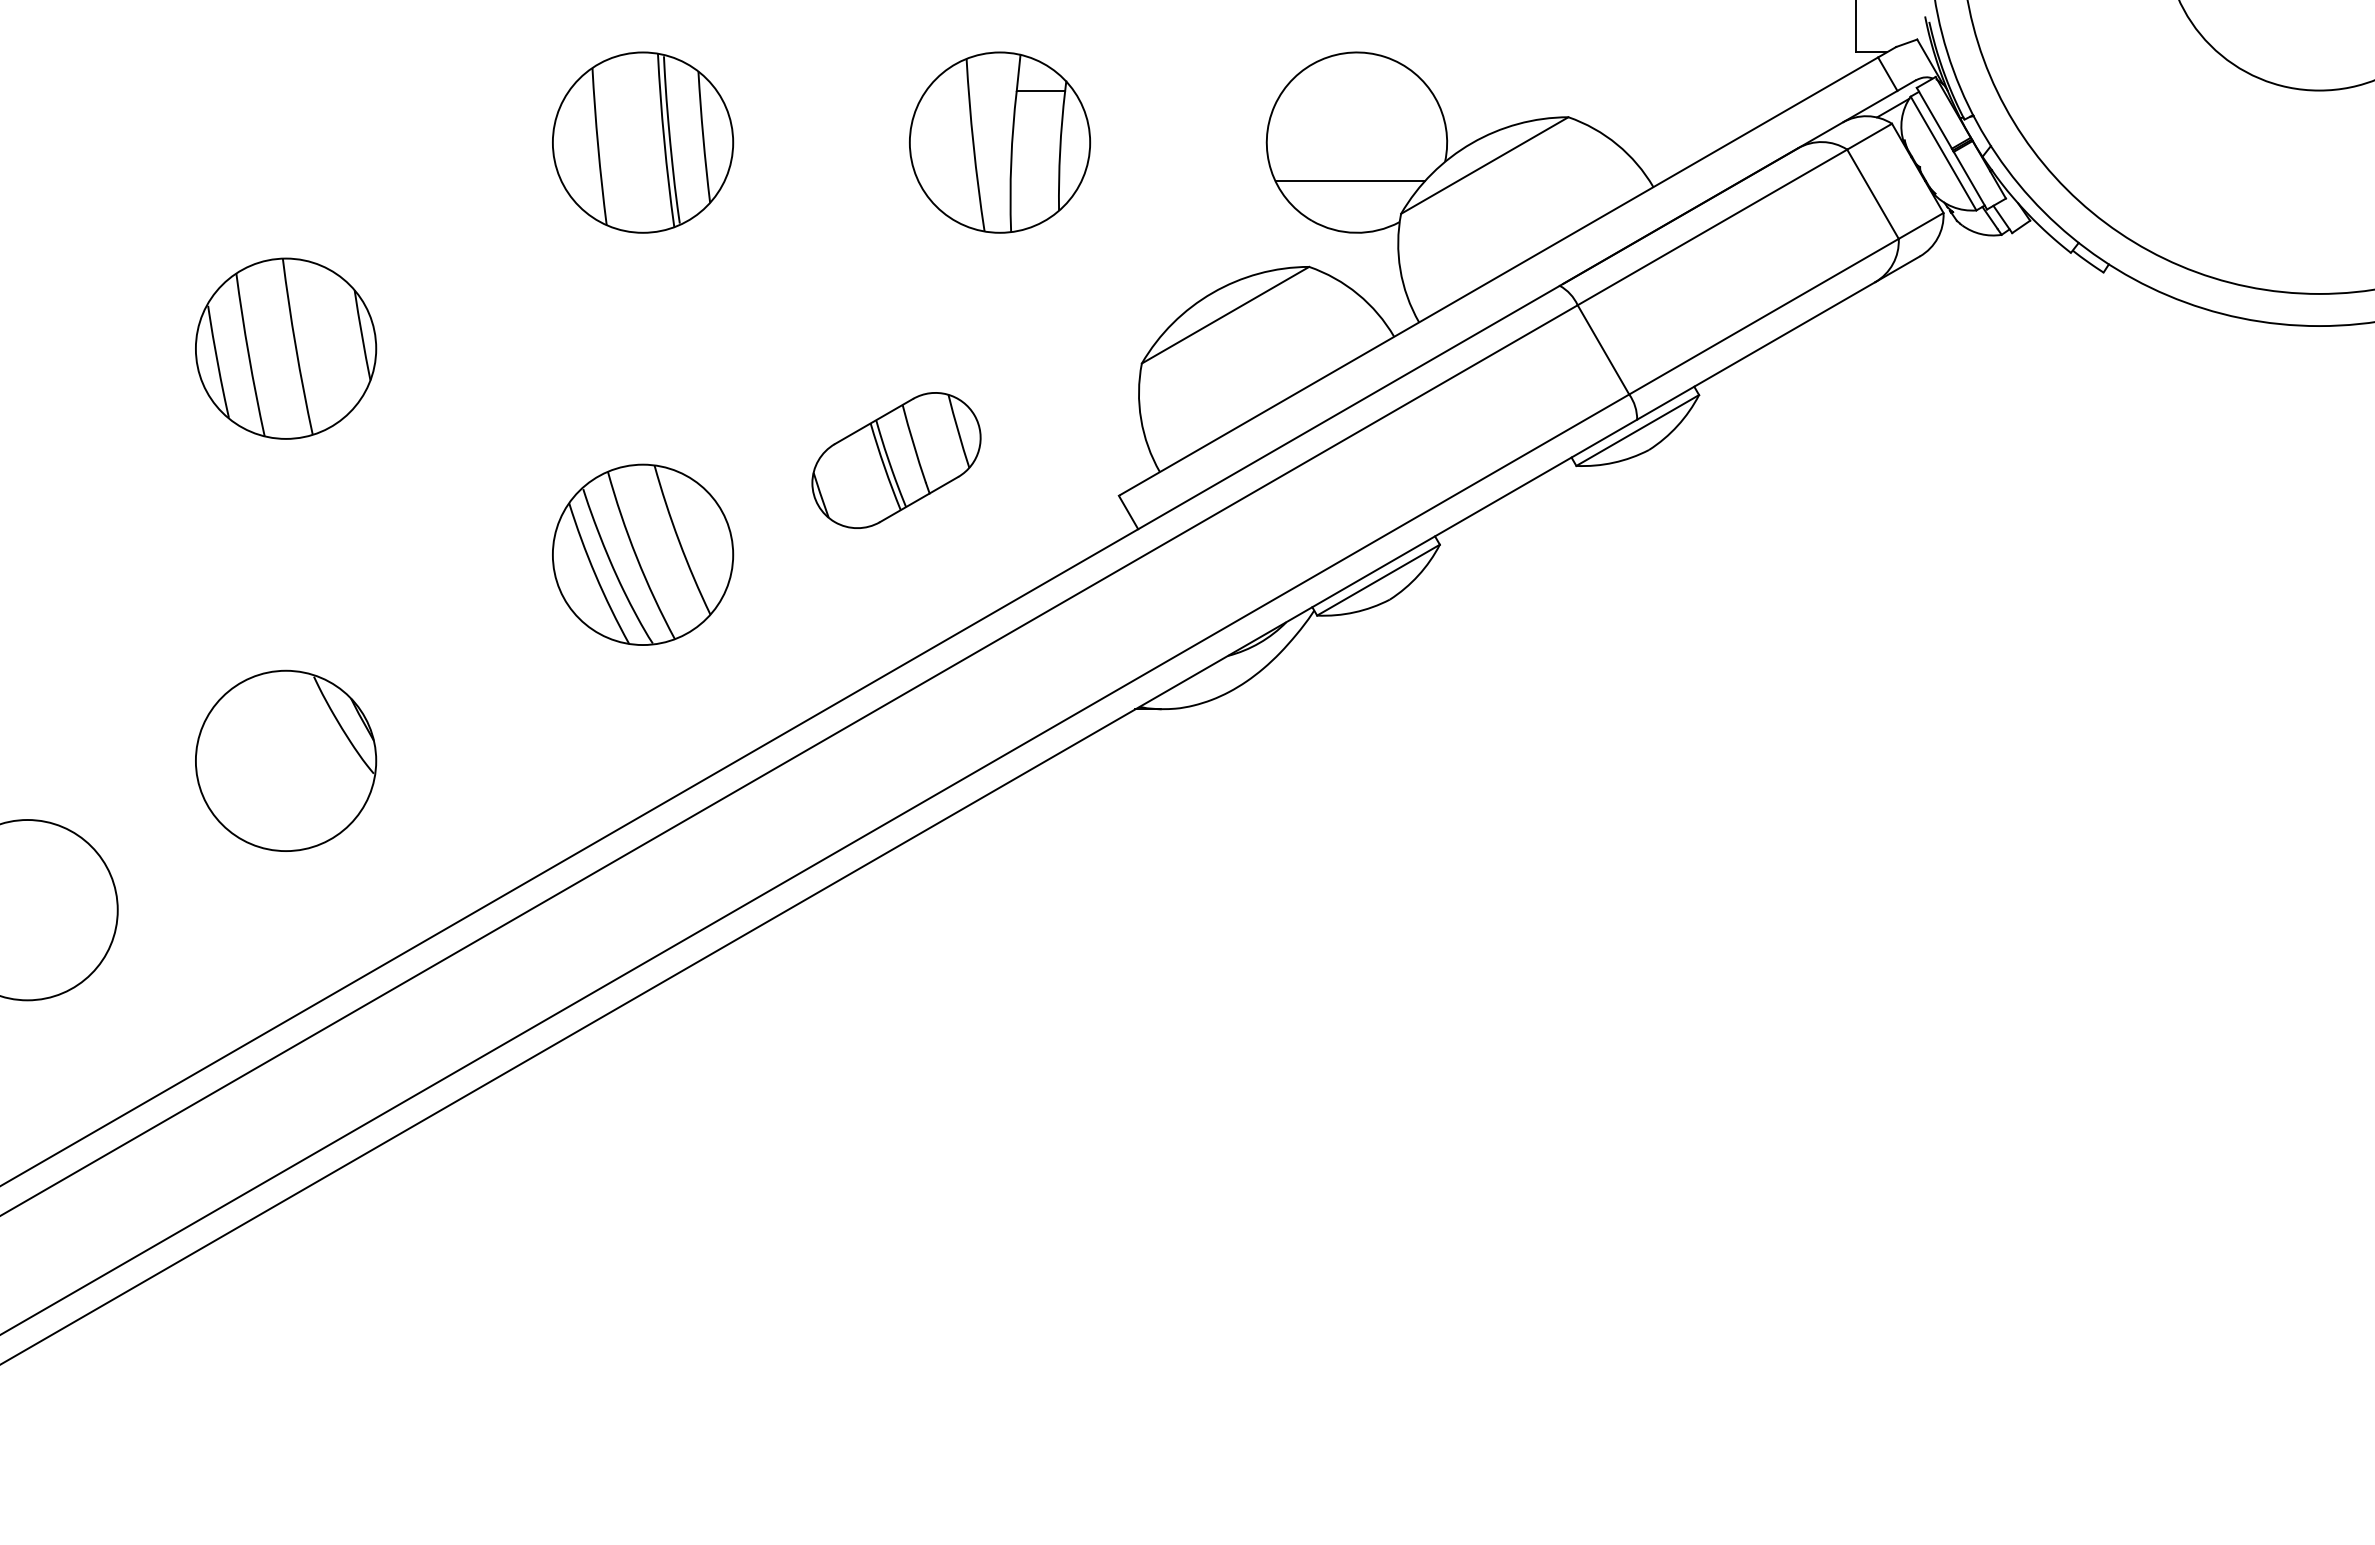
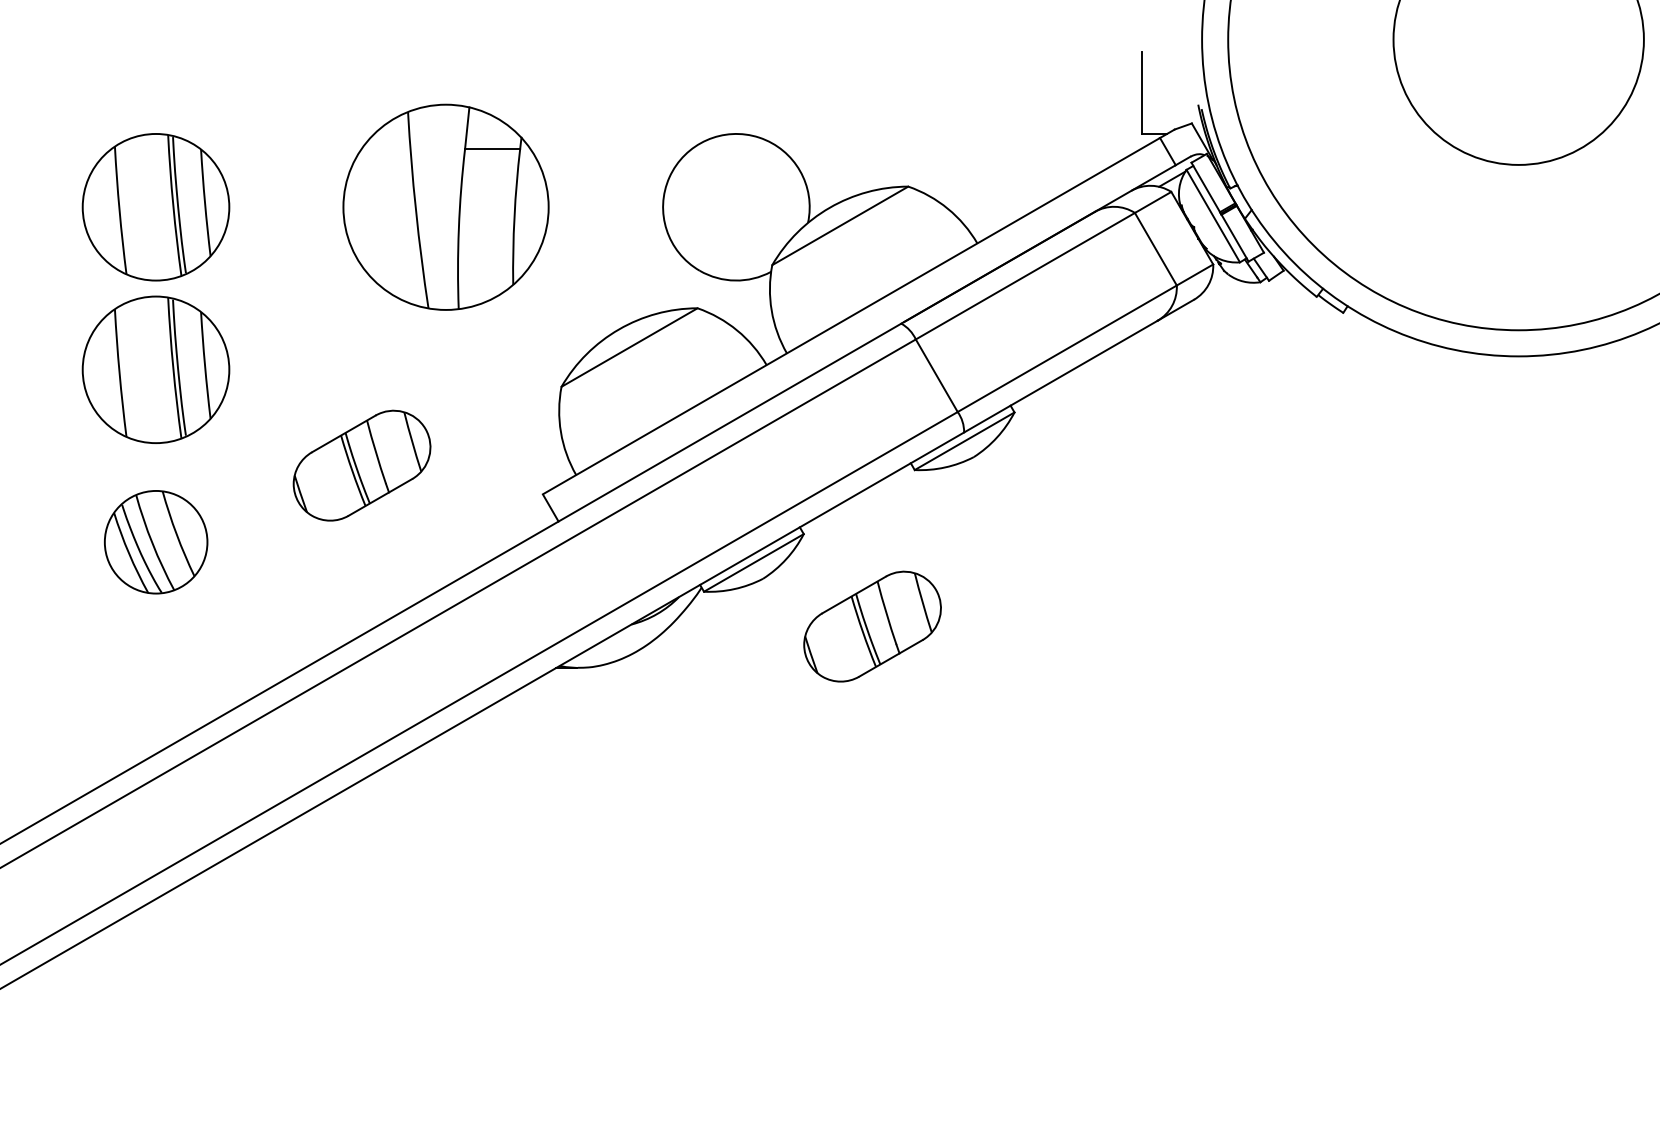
part: (1000, 142) -> (446, 207), size x1.4
line: (1349, 181) -> (730, 238), removed
part: (643, 342) -> (156, 369), added
part: (643, 554) -> (156, 542), size x0.7
part: (1524, 658) -> (872, 626), added

